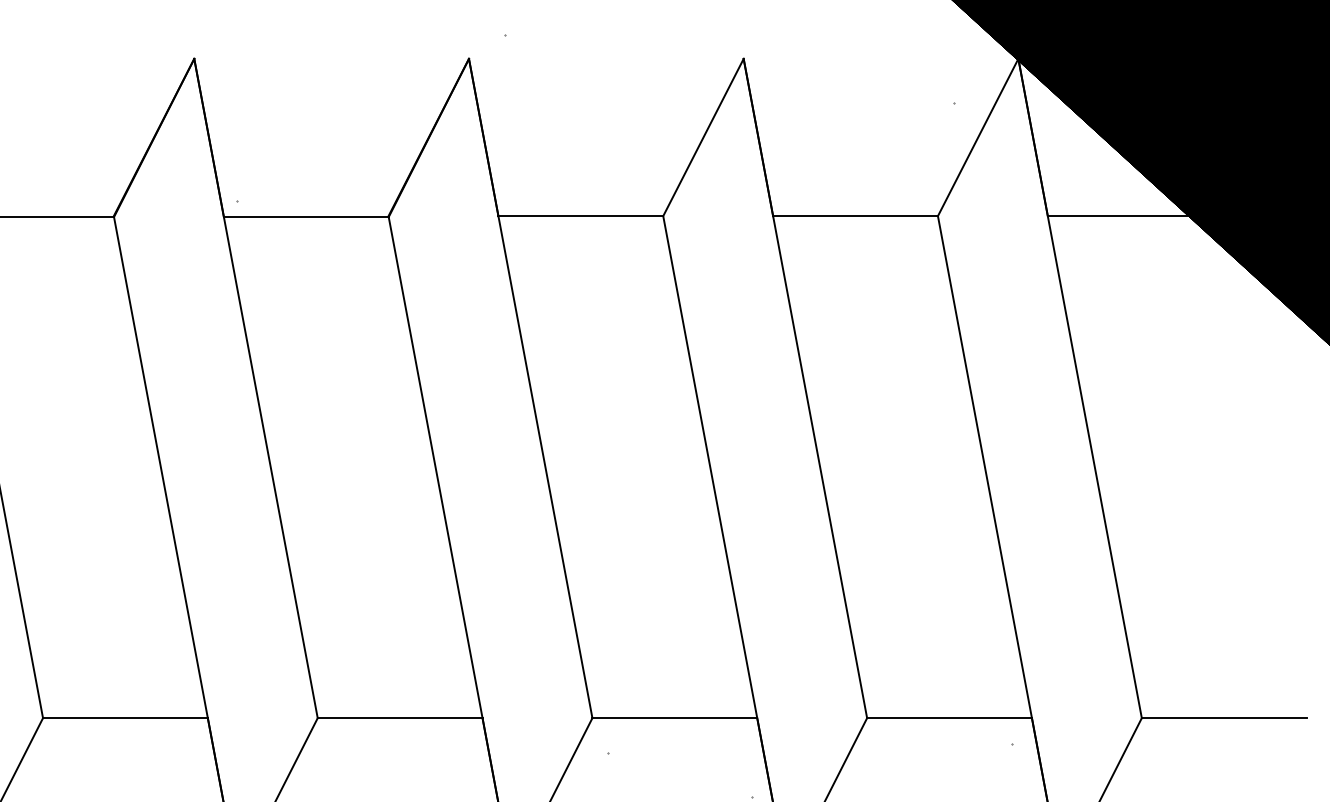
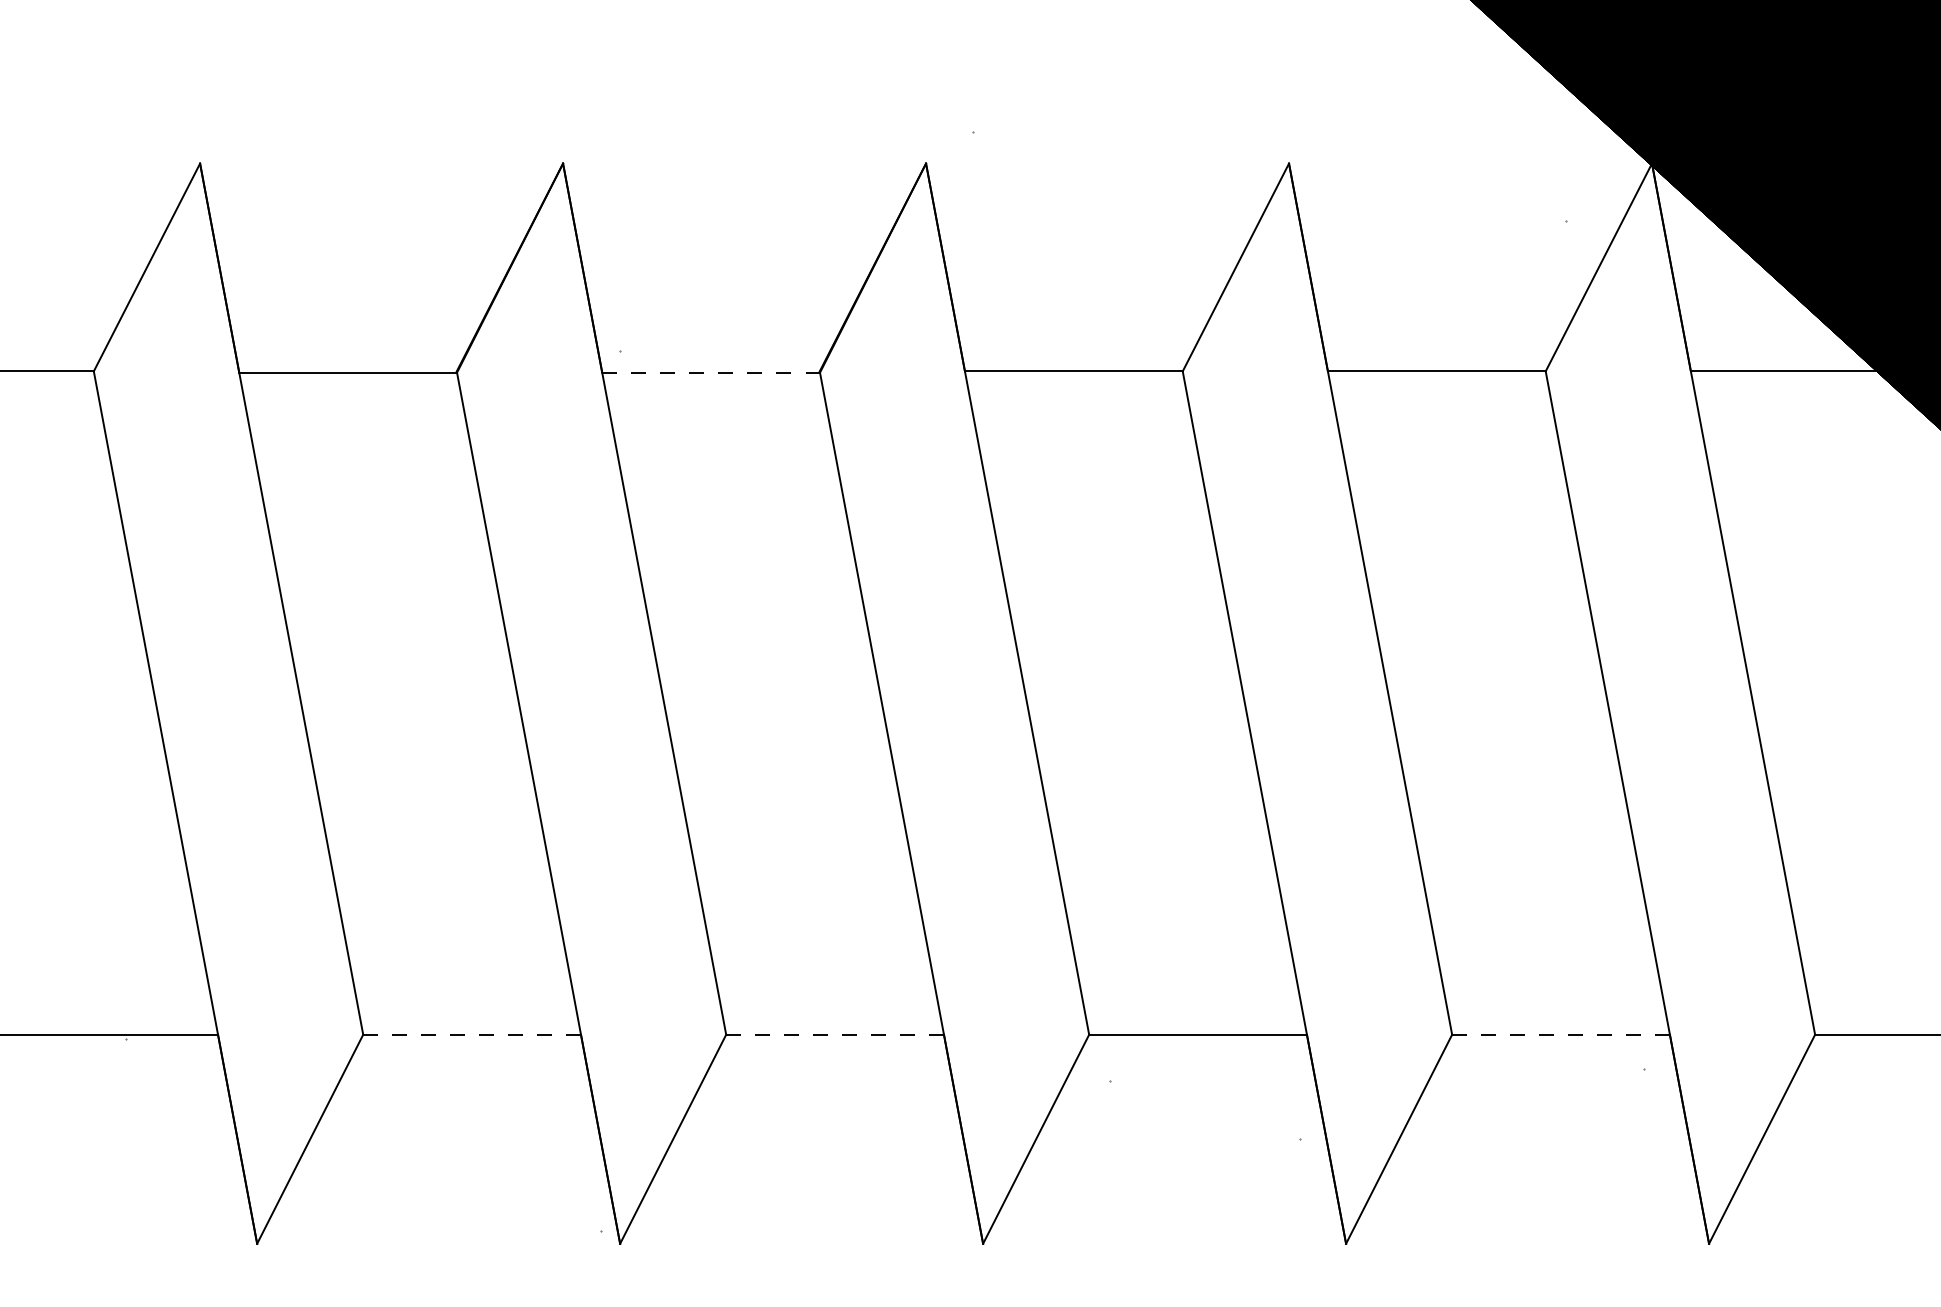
line: (306, 216) -> (711, 372), solid -> dashed
line: (125, 717) -> (472, 1034), solid -> dashed
line: (400, 717) -> (835, 1034), solid -> dashed
line: (949, 717) -> (1561, 1034), solid -> dashed

